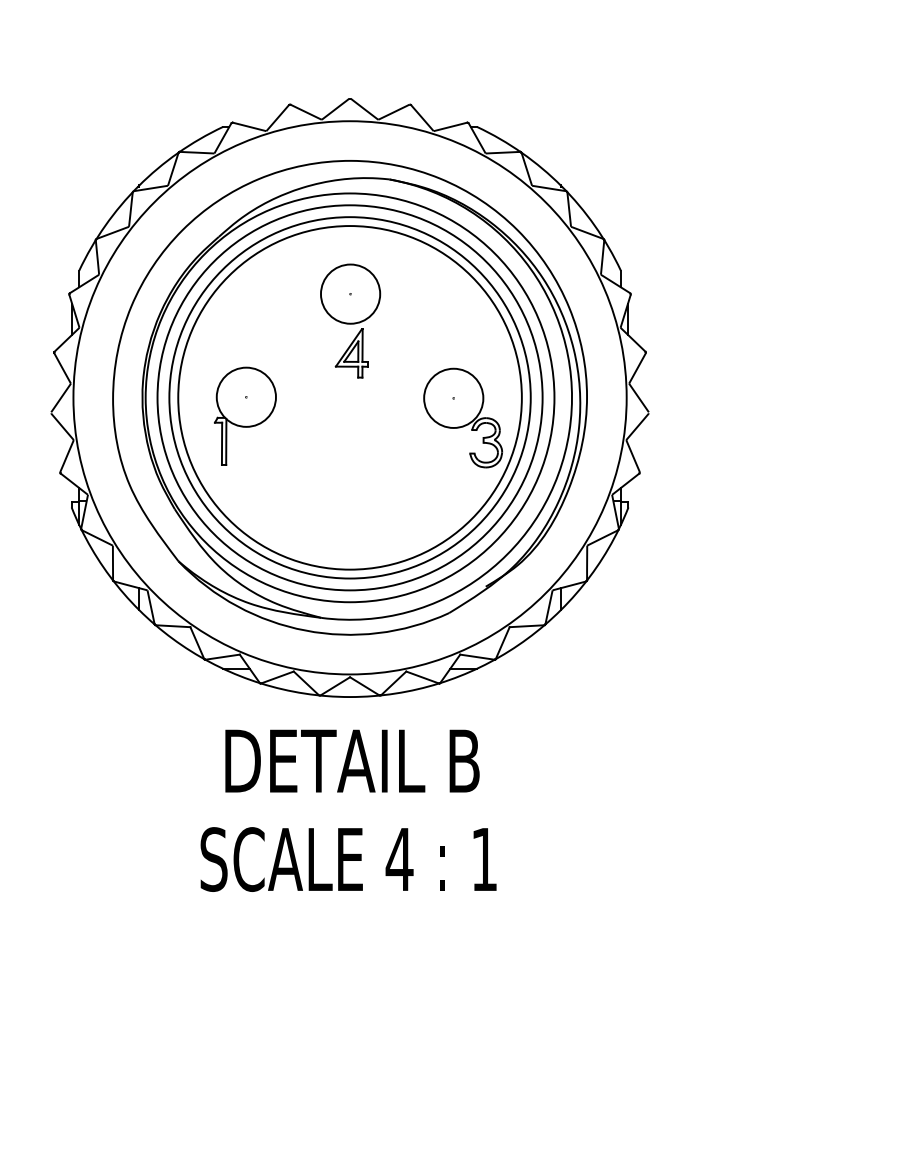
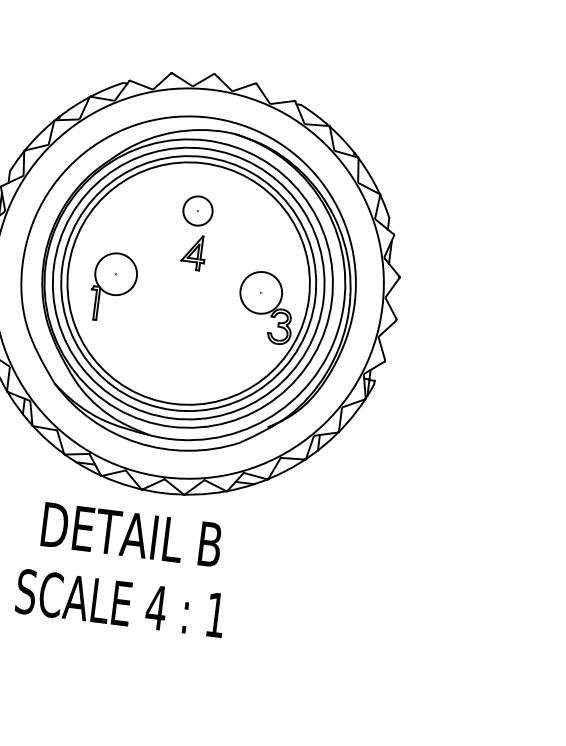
circle: (350, 293) -> (197, 210), size x0.7
text: (348, 810) -> (124, 569), moved

